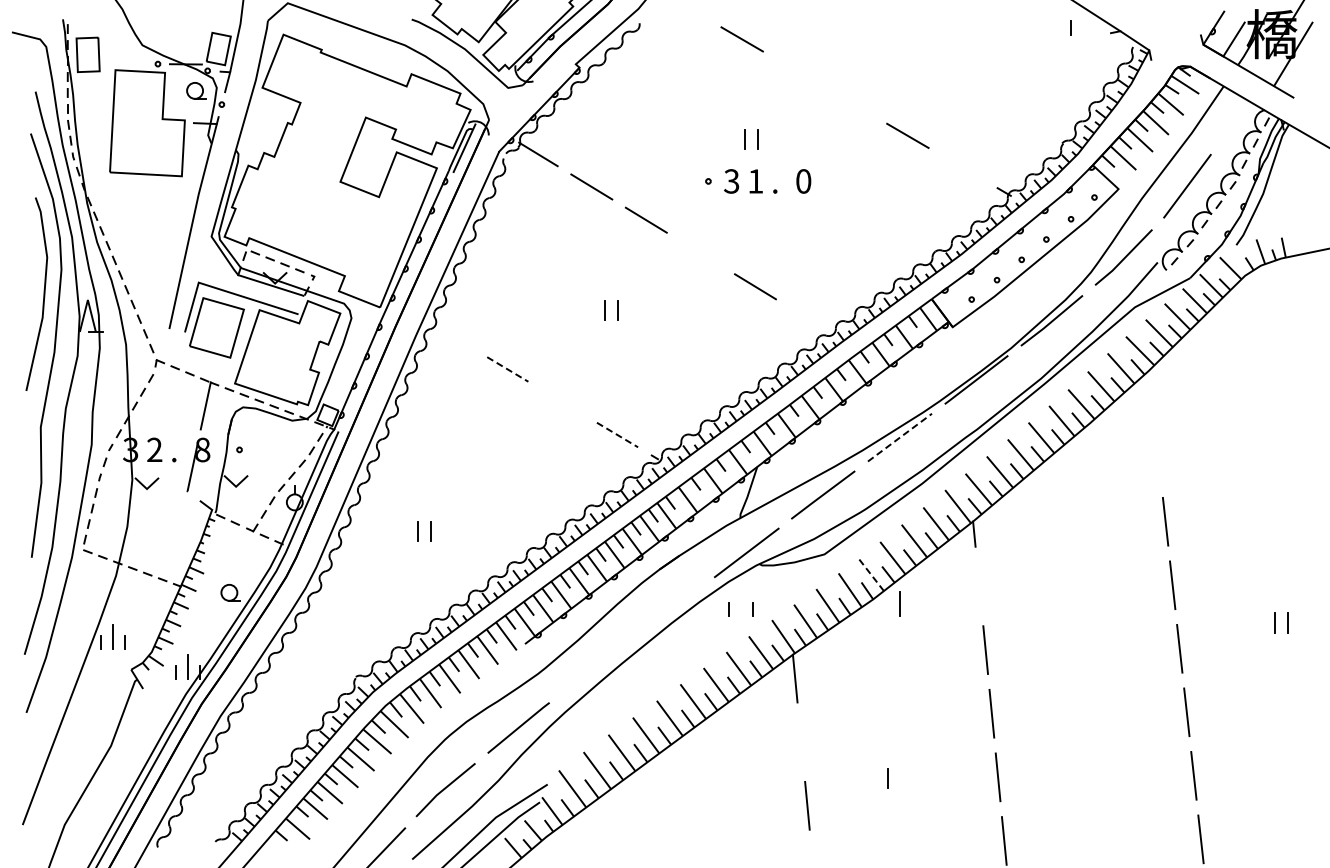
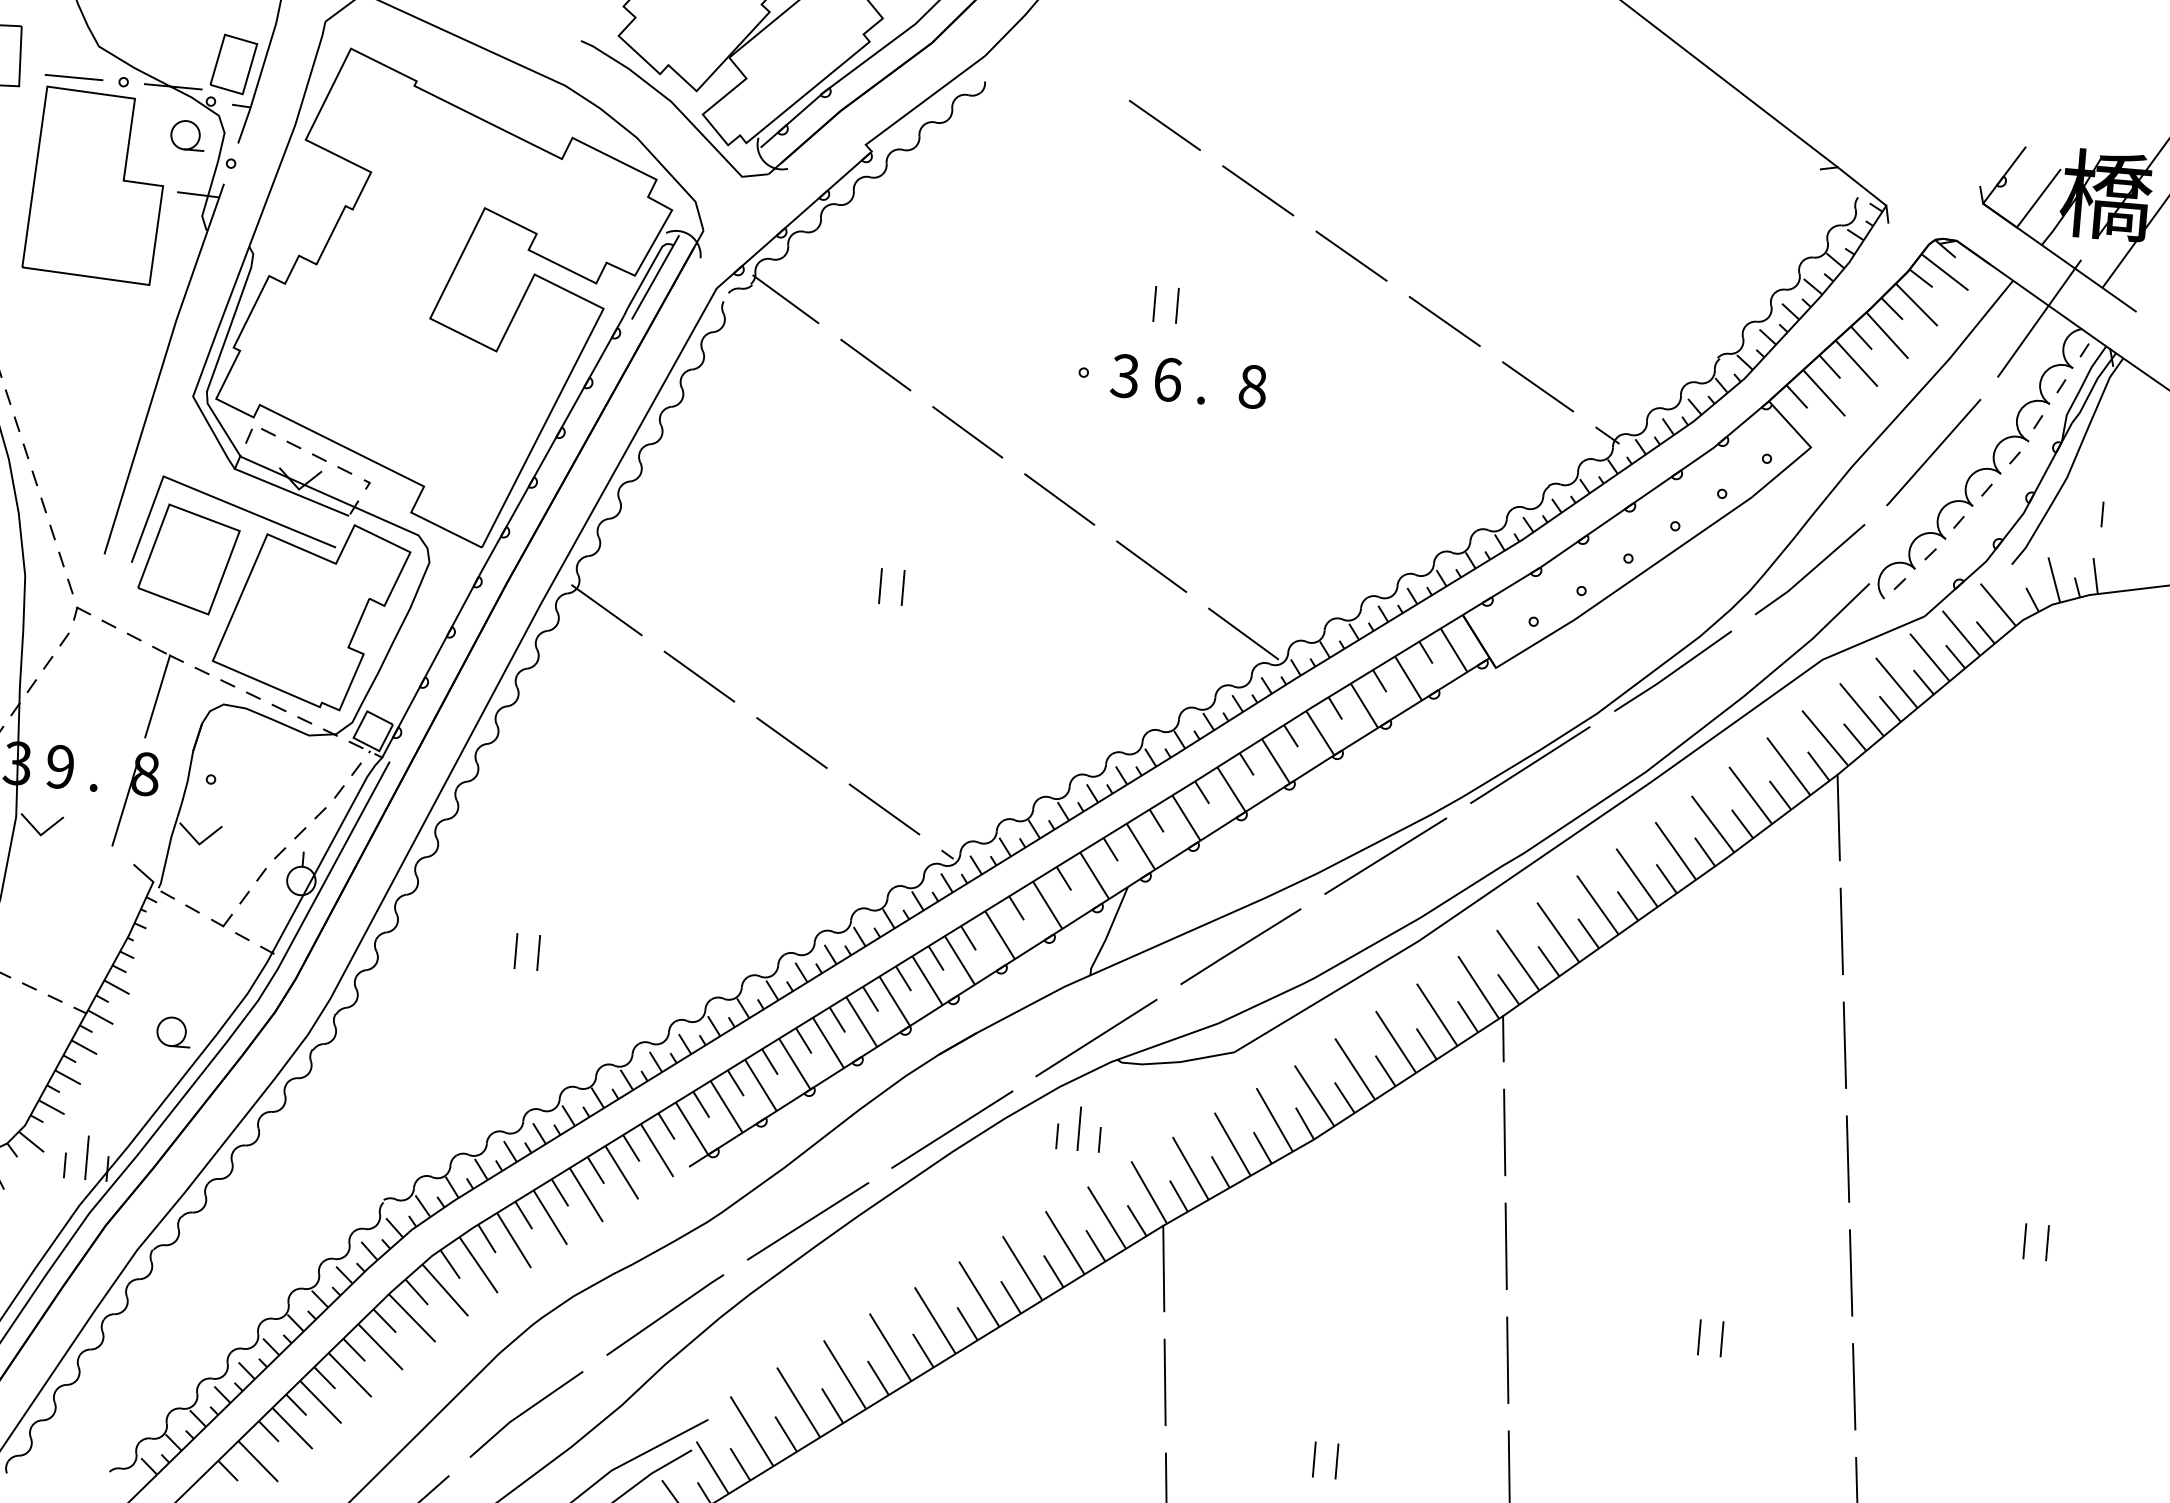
line: (1070, 27) -> (2102, 513), moved
line: (129, 63) -> (73, 76), added
line: (797, 71) -> (1258, 190), added
line: (852, 103) -> (1351, 255), added
line: (1239, 106) -> (2038, 318), added
line: (962, 168) -> (1536, 387), added
text: (755, 181) -> (1167, 379), 1 -> 6
text: (803, 181) -> (1252, 386), 0 -> 8
line: (700, 253) -> (1058, 499), added
line: (809, 319) -> (1242, 632), added
line: (452, 336) -> (606, 609), added
line: (507, 369) -> (698, 676), dashed -> solid
line: (1151, 394) -> (1838, 817), added
line: (562, 401) -> (791, 741), added
line: (617, 435) -> (884, 810), dashed -> solid
line: (899, 437) -> (1384, 855), dashed -> solid
text: (154, 450) -> (59, 767), 2 -> 9
line: (1158, 457) -> (1841, 930), added
line: (871, 574) -> (1314, 1095), dashed -> solid
line: (979, 586) -> (1504, 1132), added
line: (899, 603) -> (1077, 1126), moved
line: (670, 610) -> (952, 1128), added
line: (593, 668) -> (807, 1220), added
line: (1097, 691) -> (1698, 1336), added
line: (1110, 691) -> (1721, 1338), added
line: (801, 742) -> (1165, 1382), added
line: (900, 778) -> (1335, 1461), added

